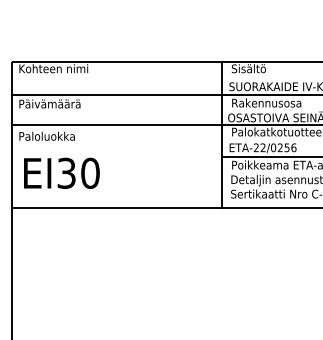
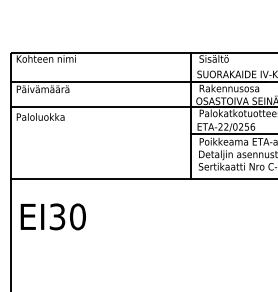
text: (60, 172) -> (52, 216), moved

